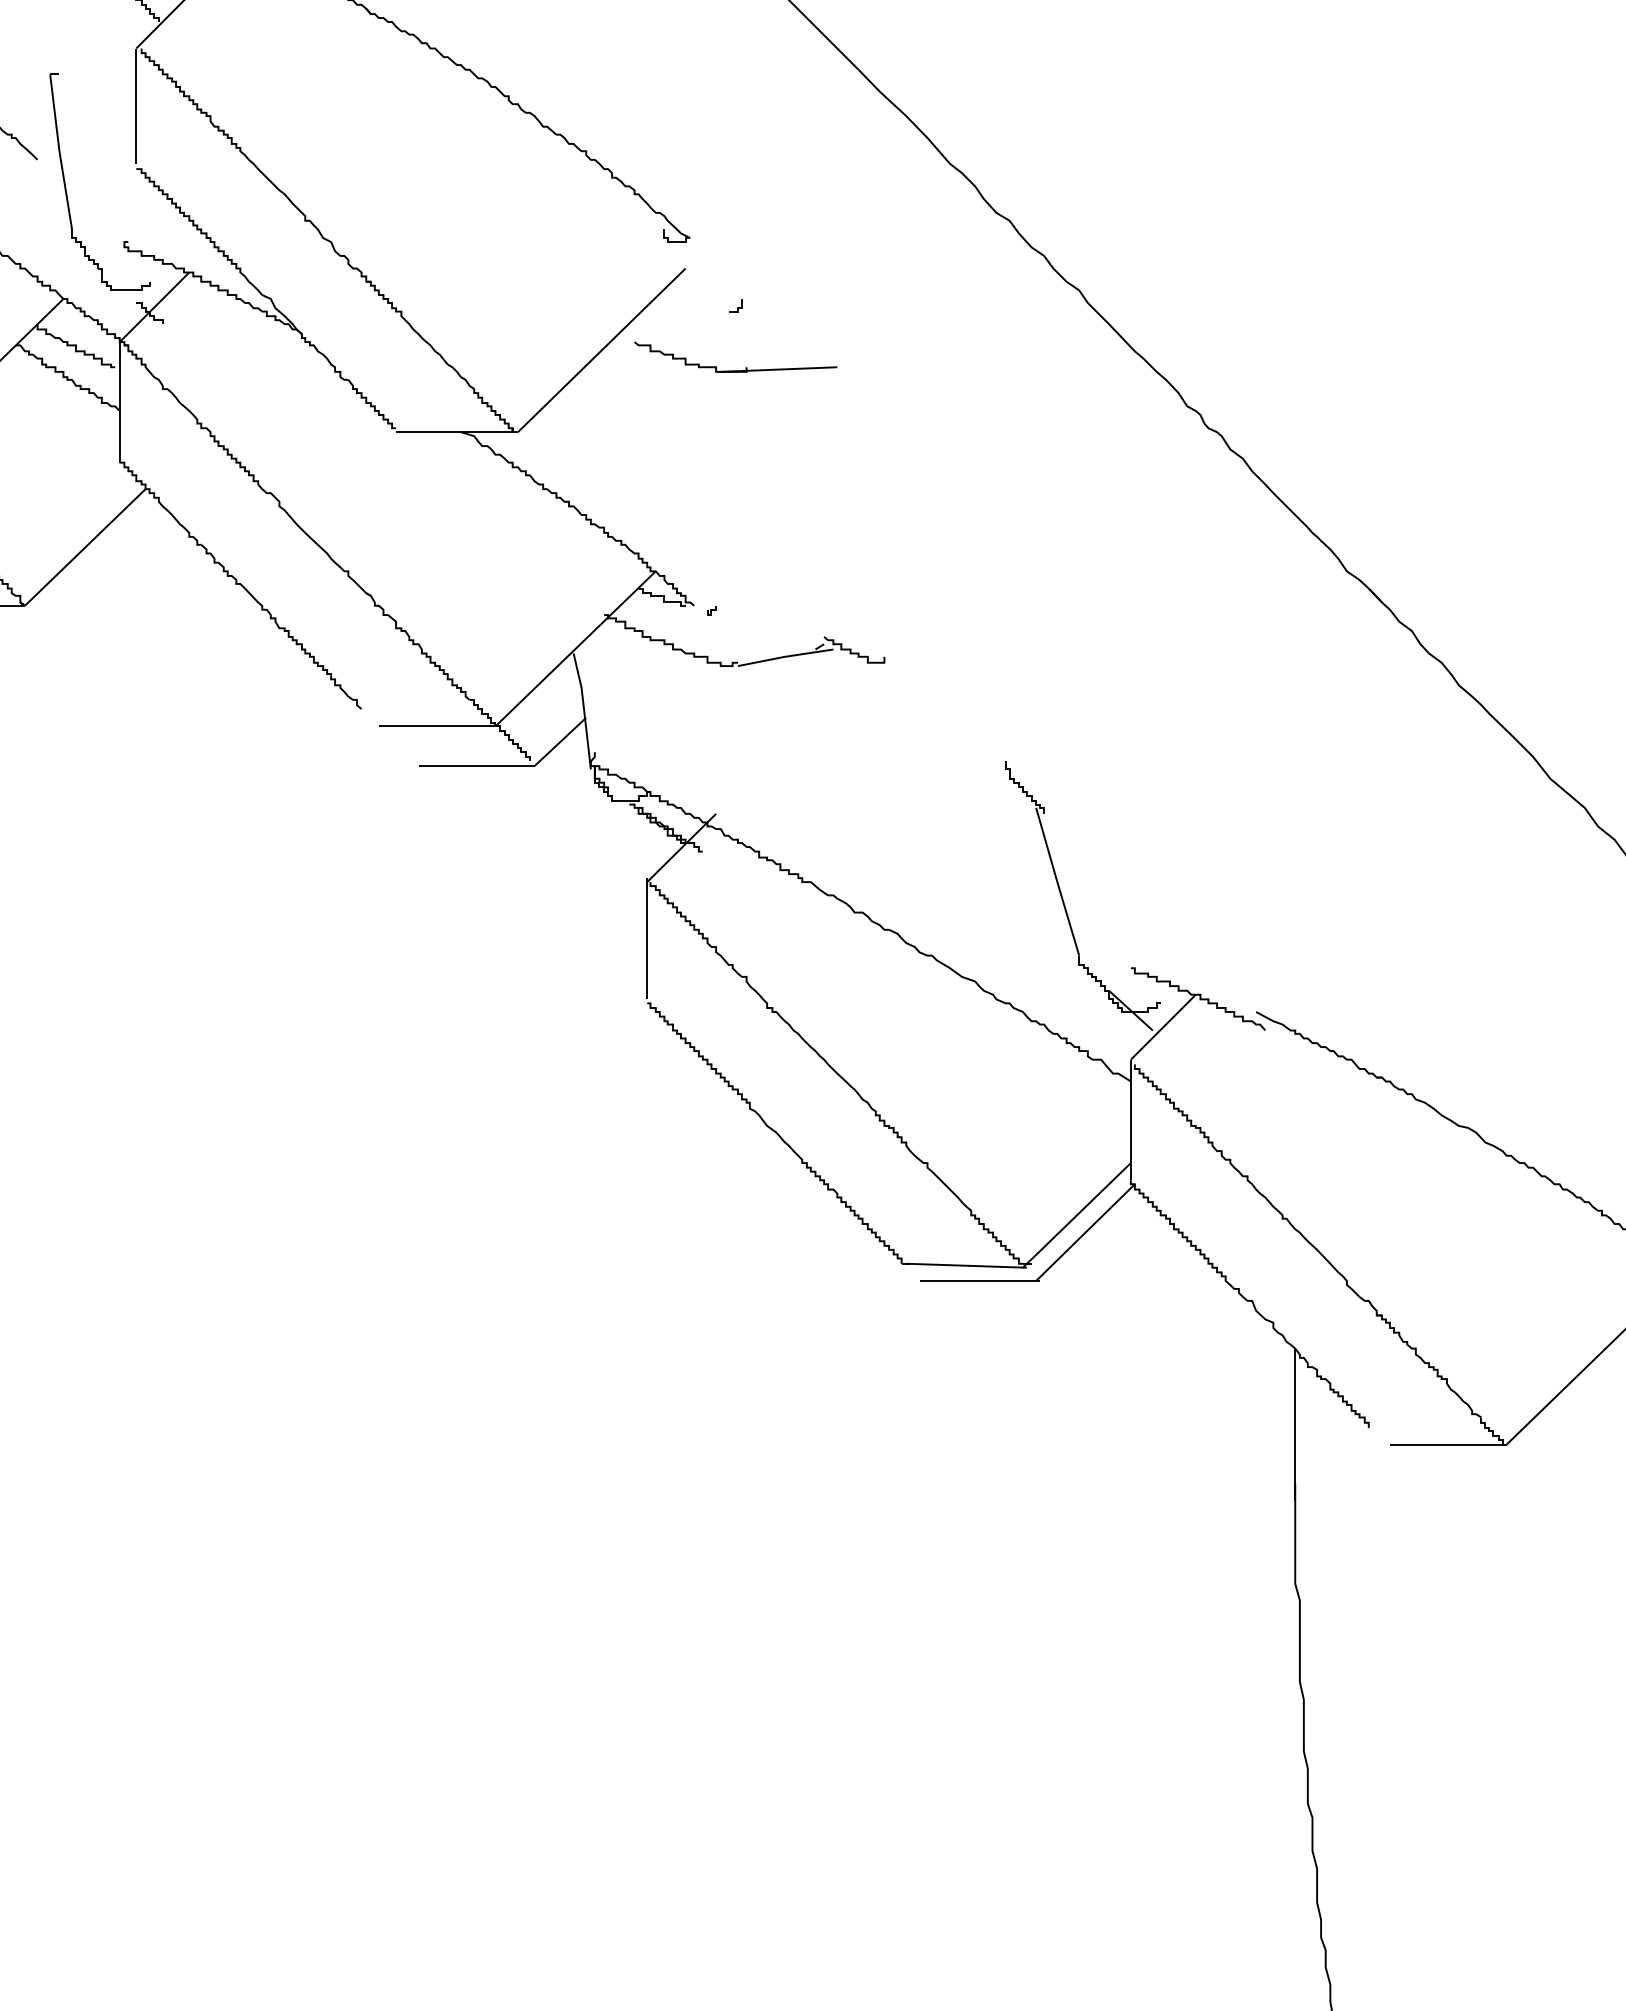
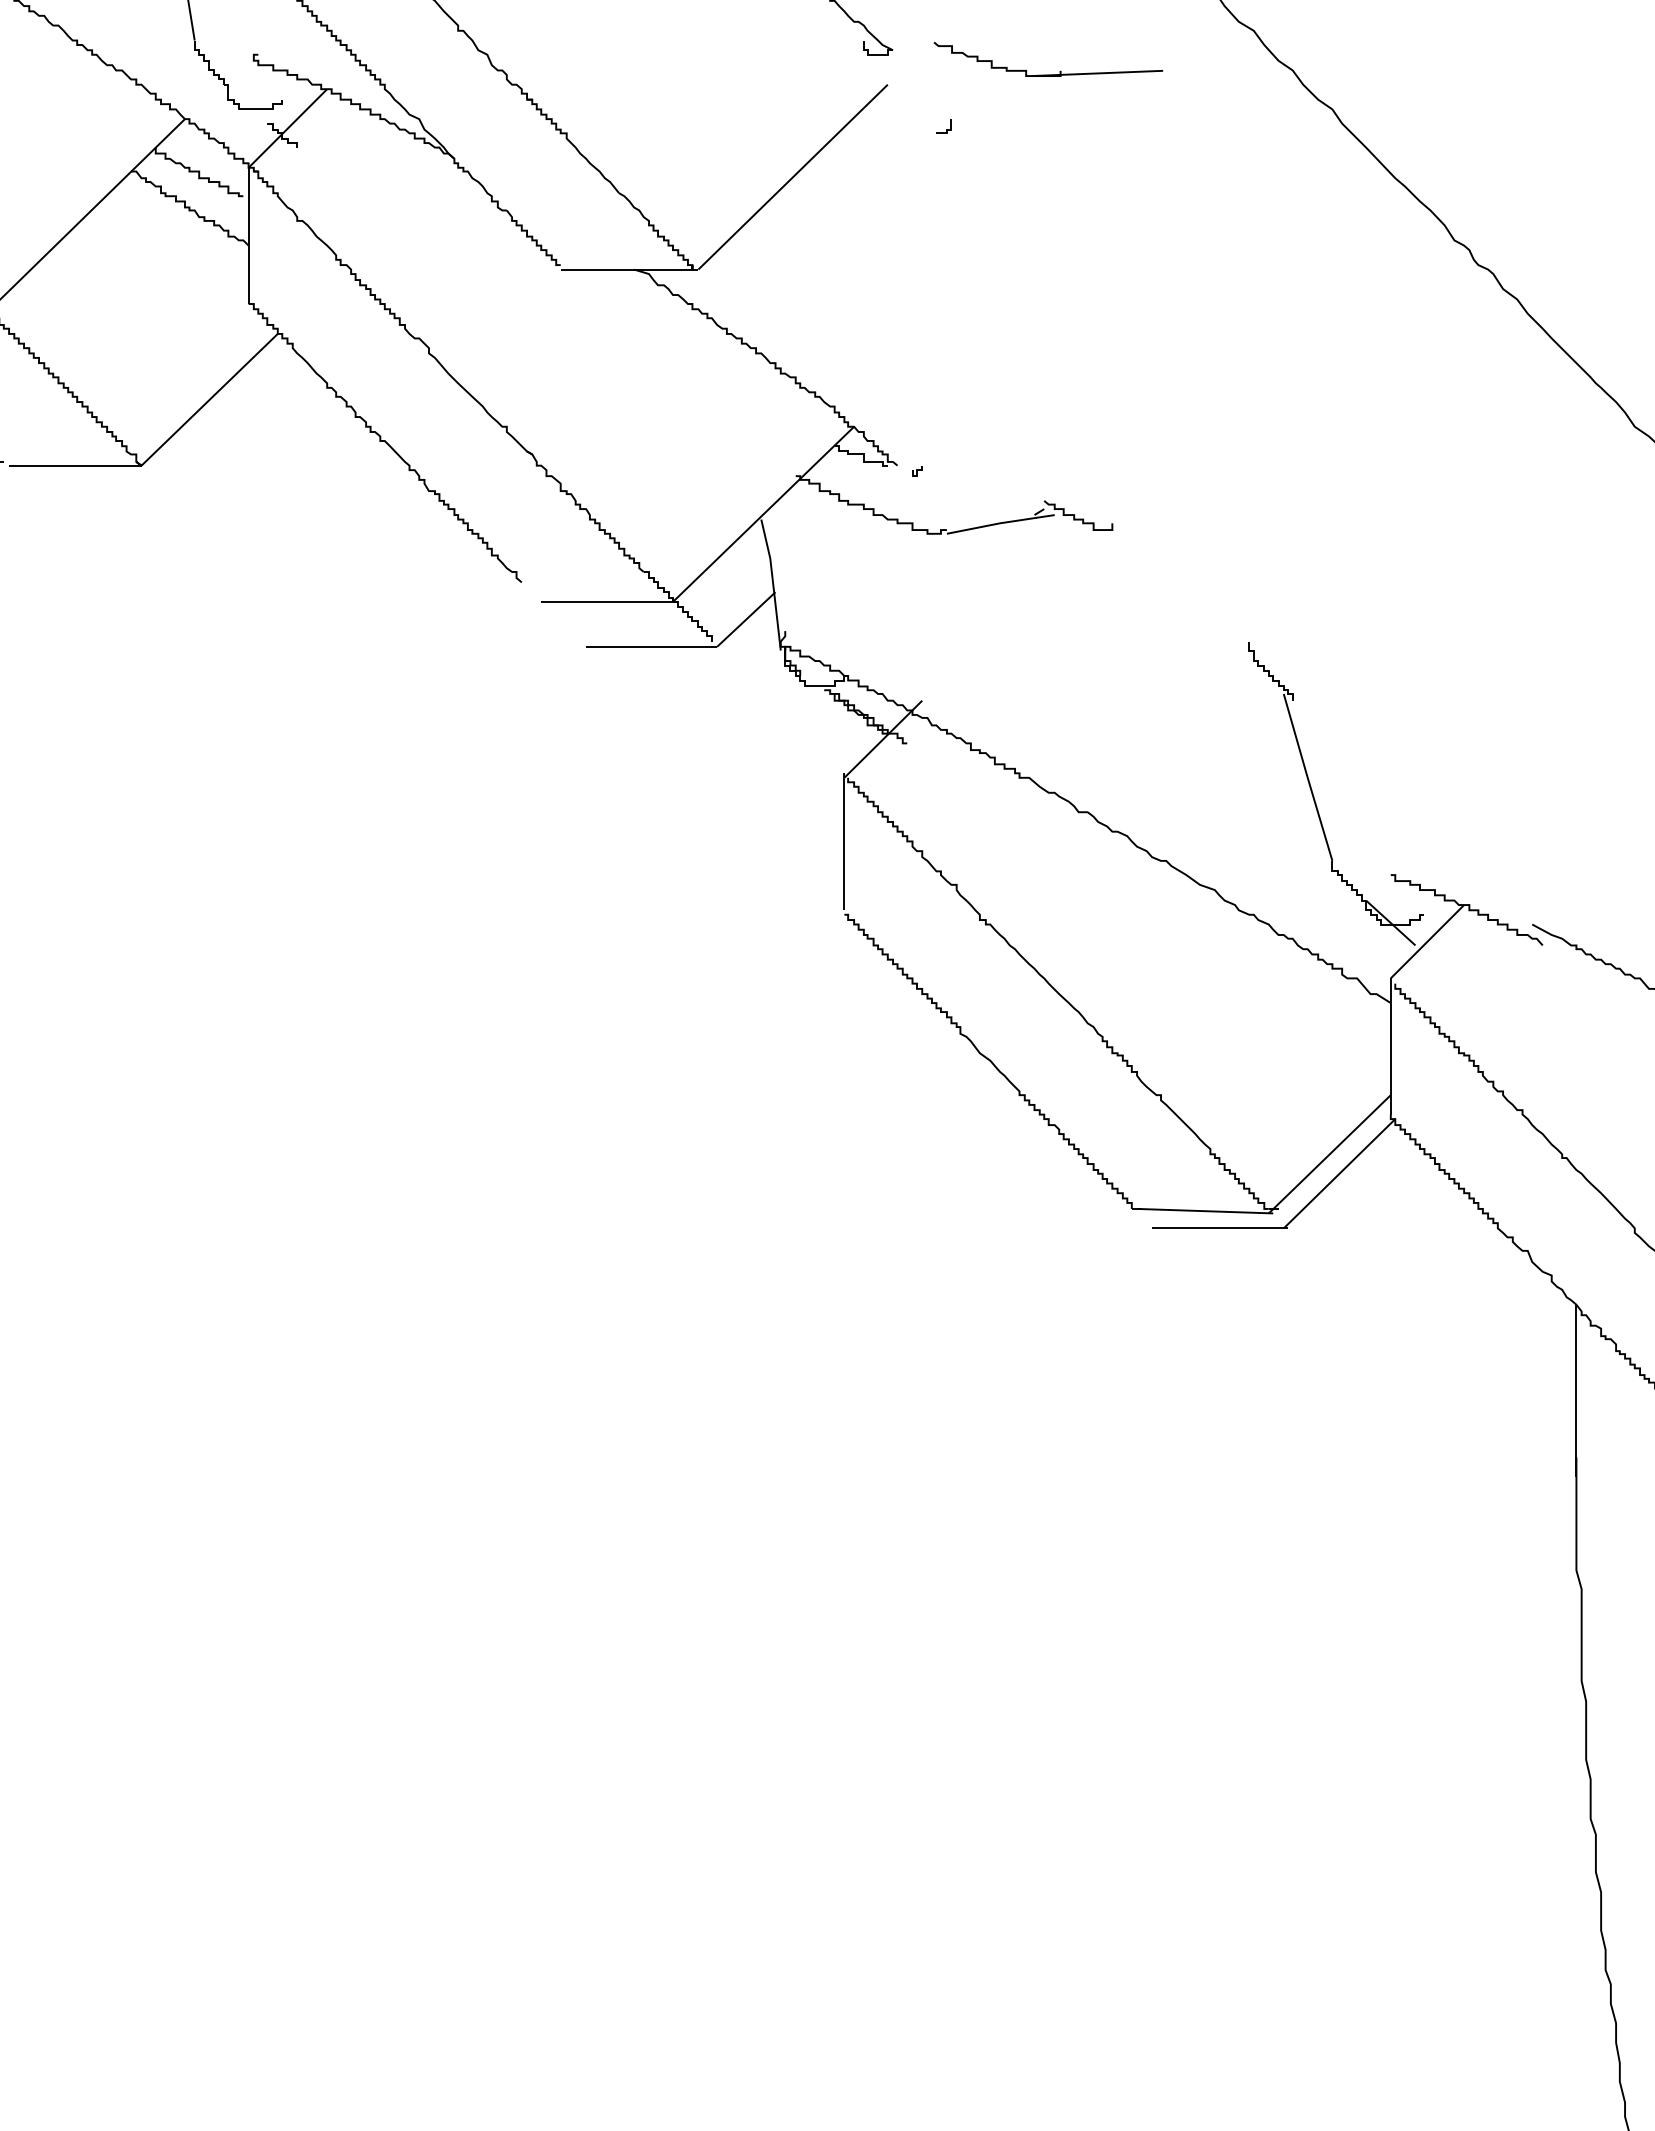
part: (735, 370) -> (1048, 74), moved

